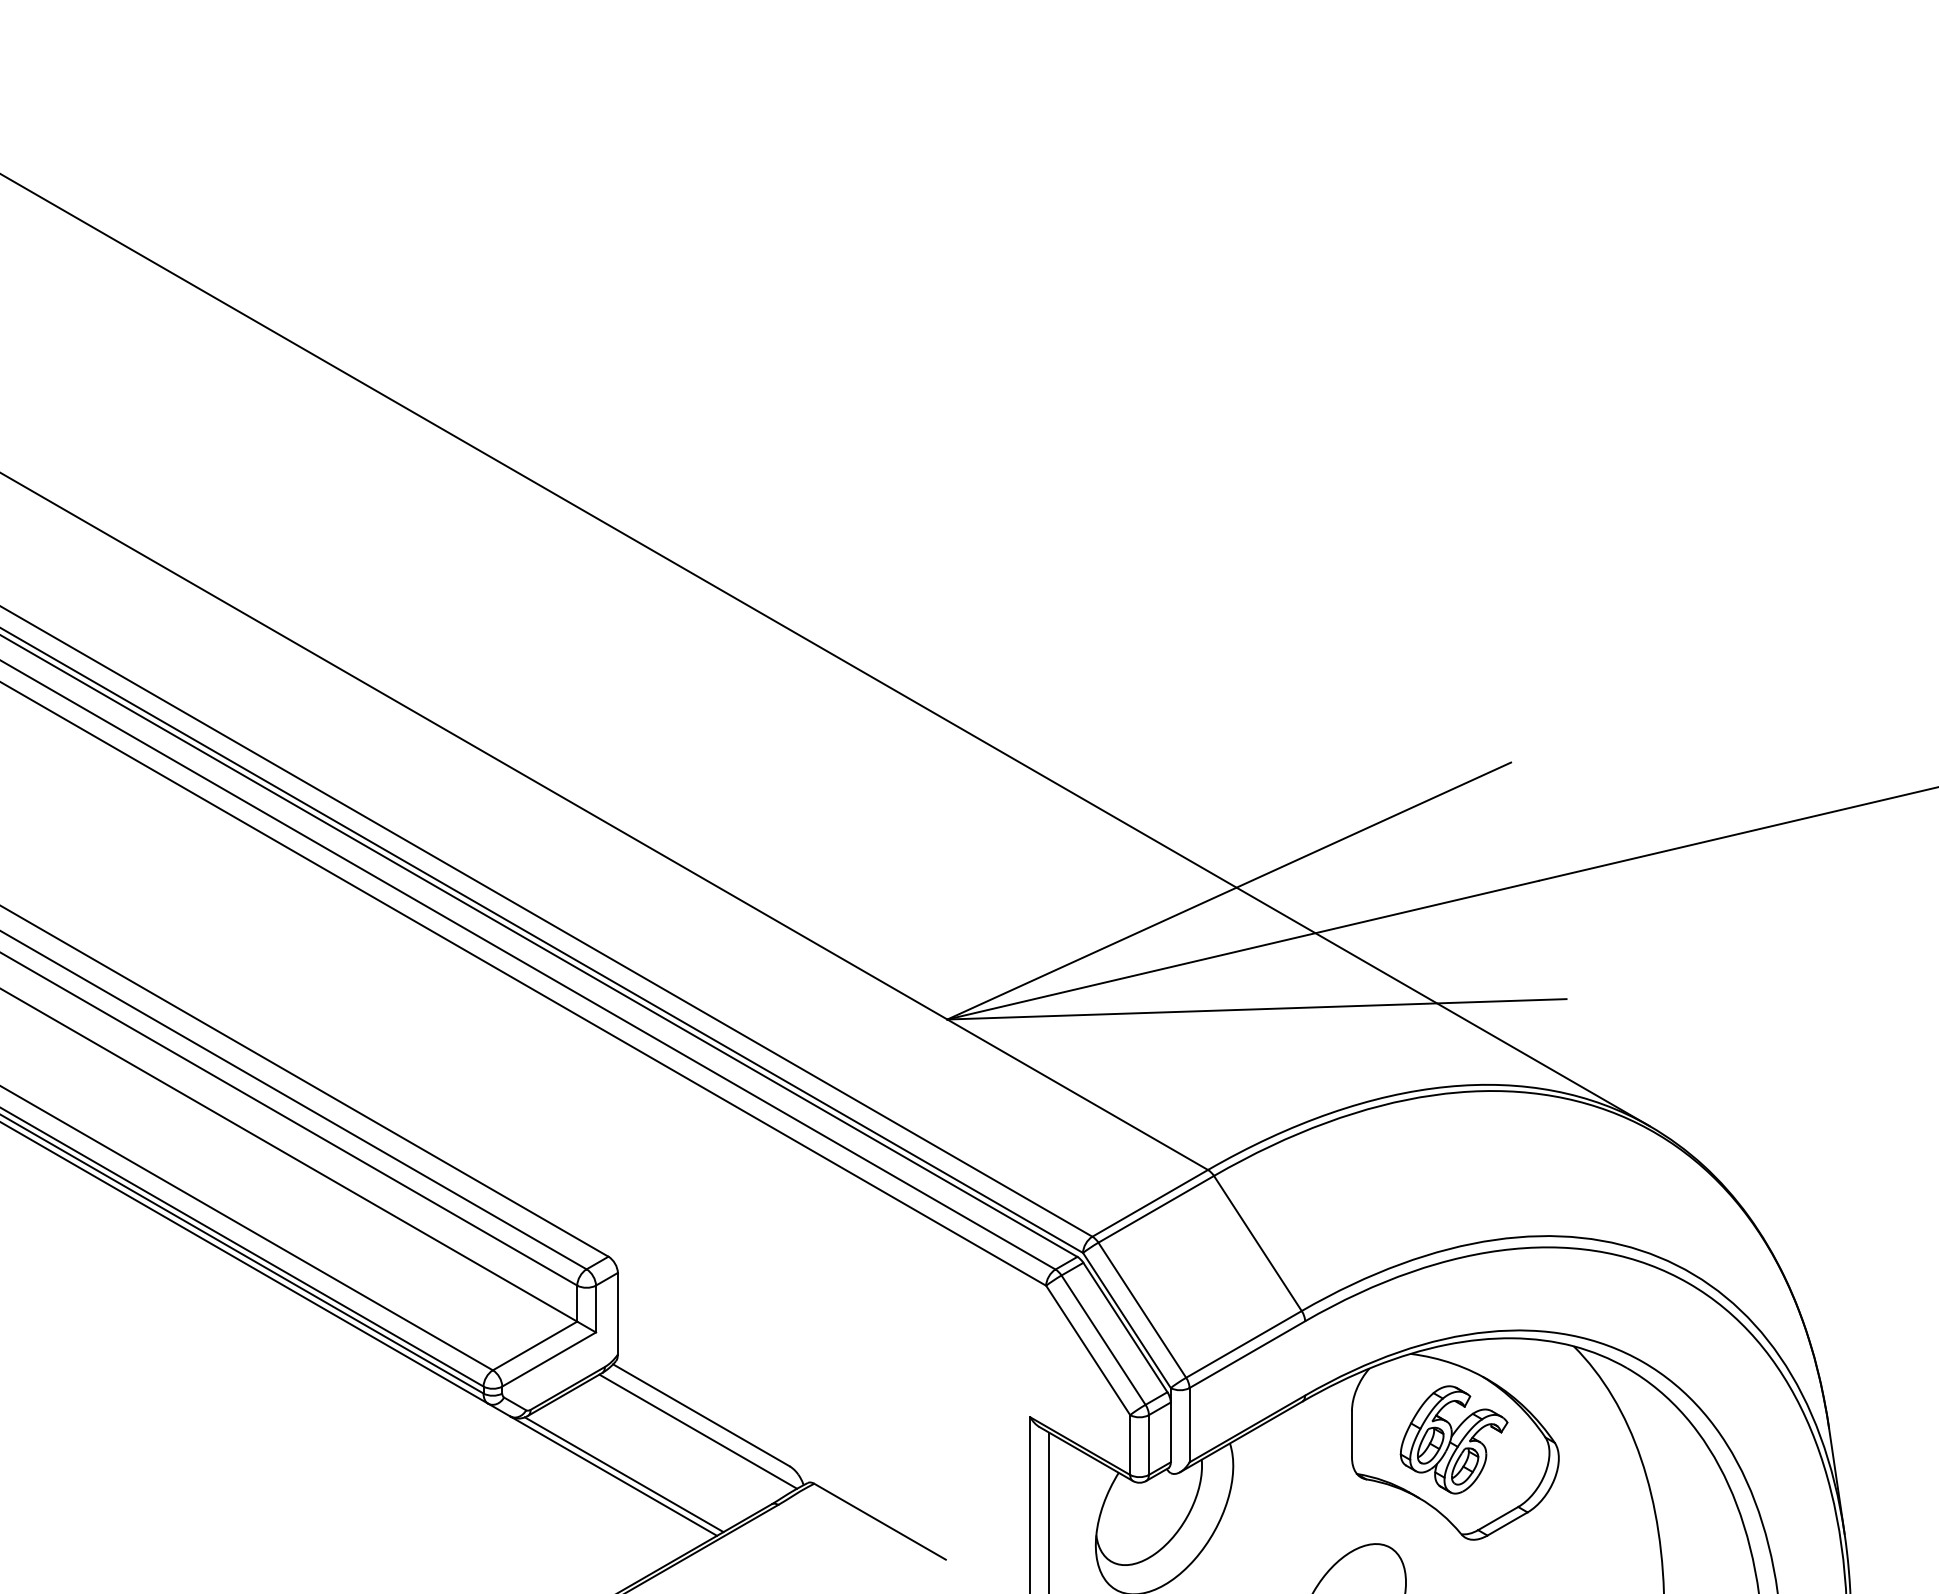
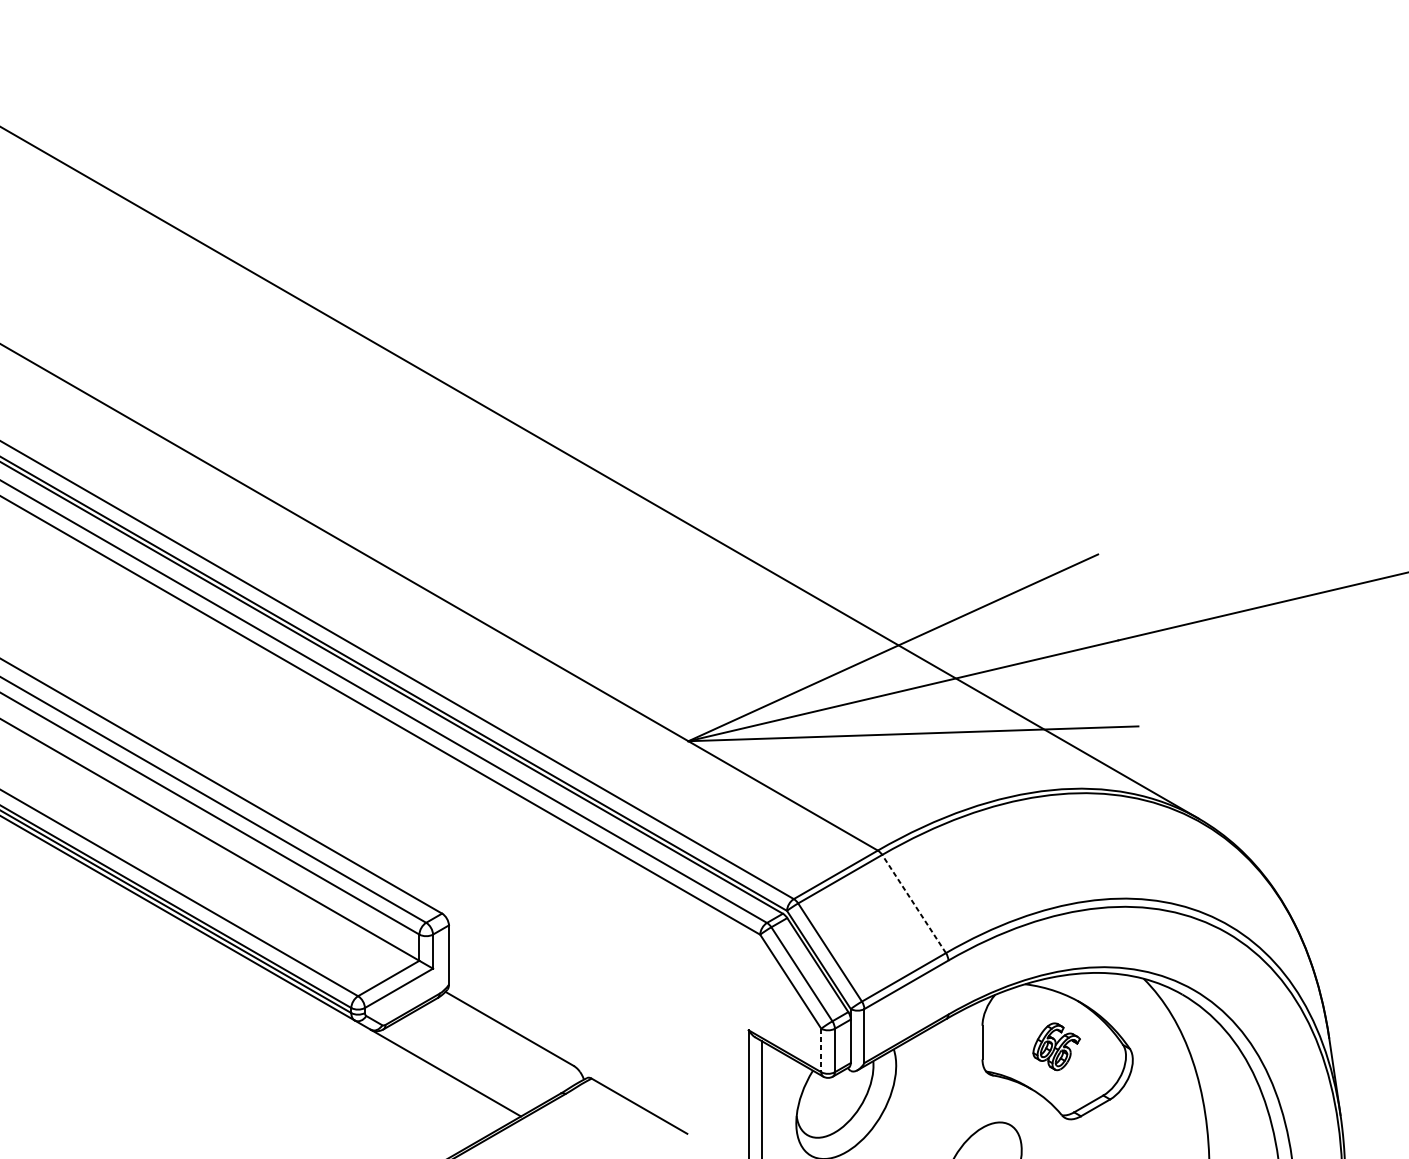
line: (1257, 1243) -> (913, 904), solid -> dashed
line: (698, 1431) -> (507, 1040), removed
part: (1453, 1439) -> (1056, 1046), size x0.6
line: (1130, 1445) -> (821, 1050), solid -> dashed
line: (623, 1474) -> (453, 1071), removed

